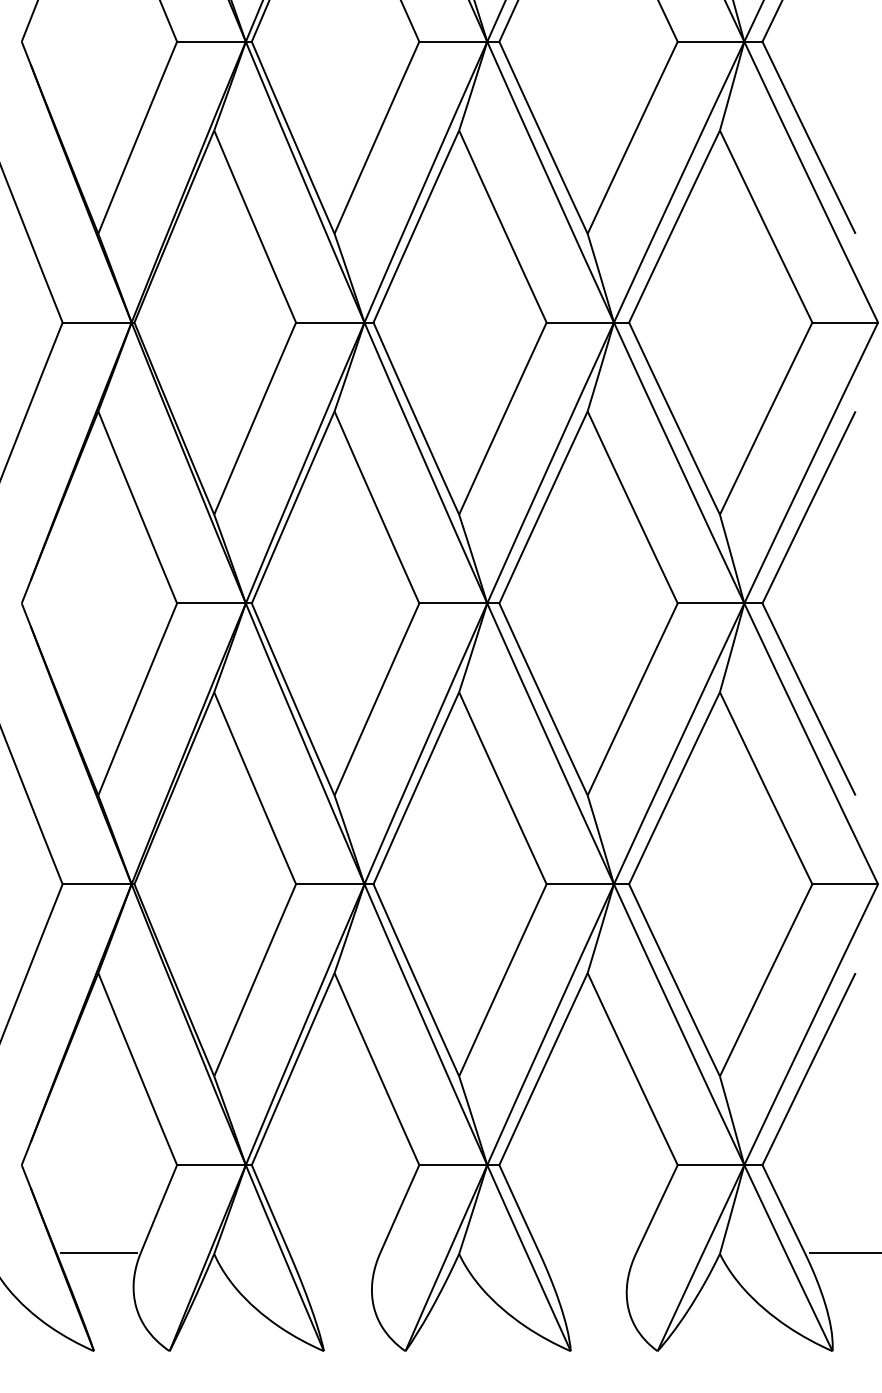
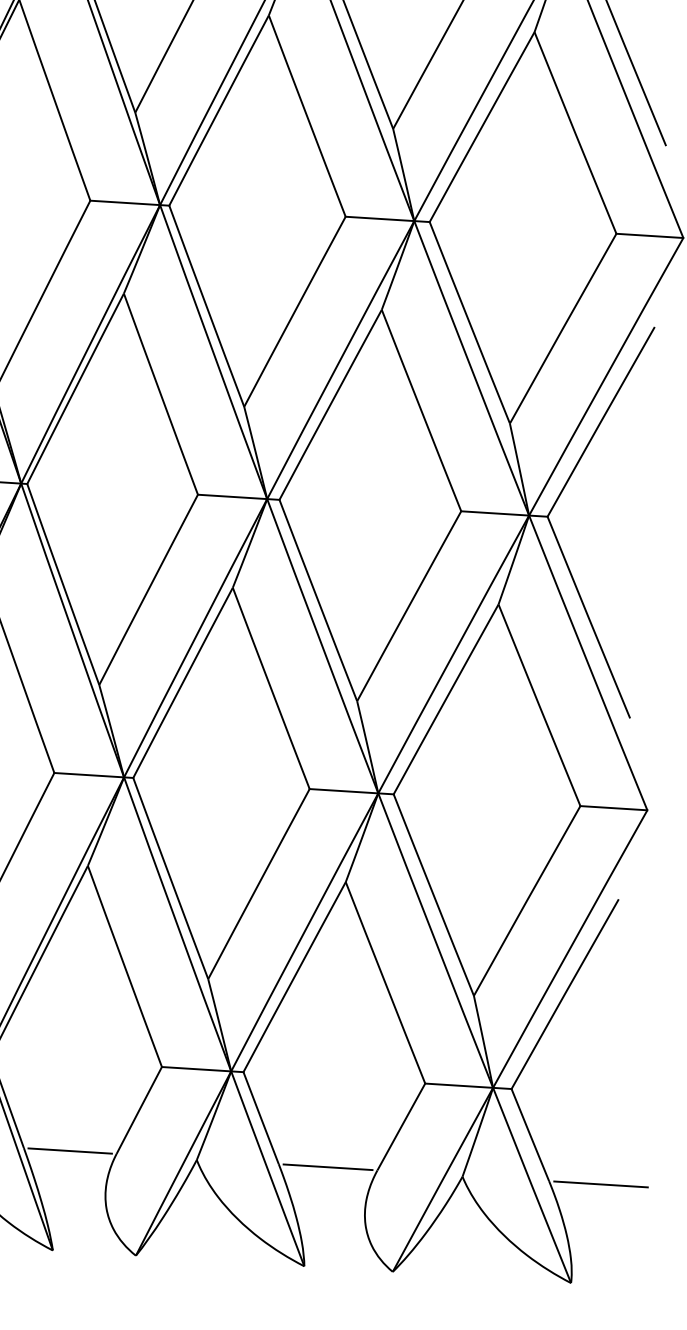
line: (334, 1252) -> (69, 1150), added
line: (587, 1252) -> (327, 1166), added

